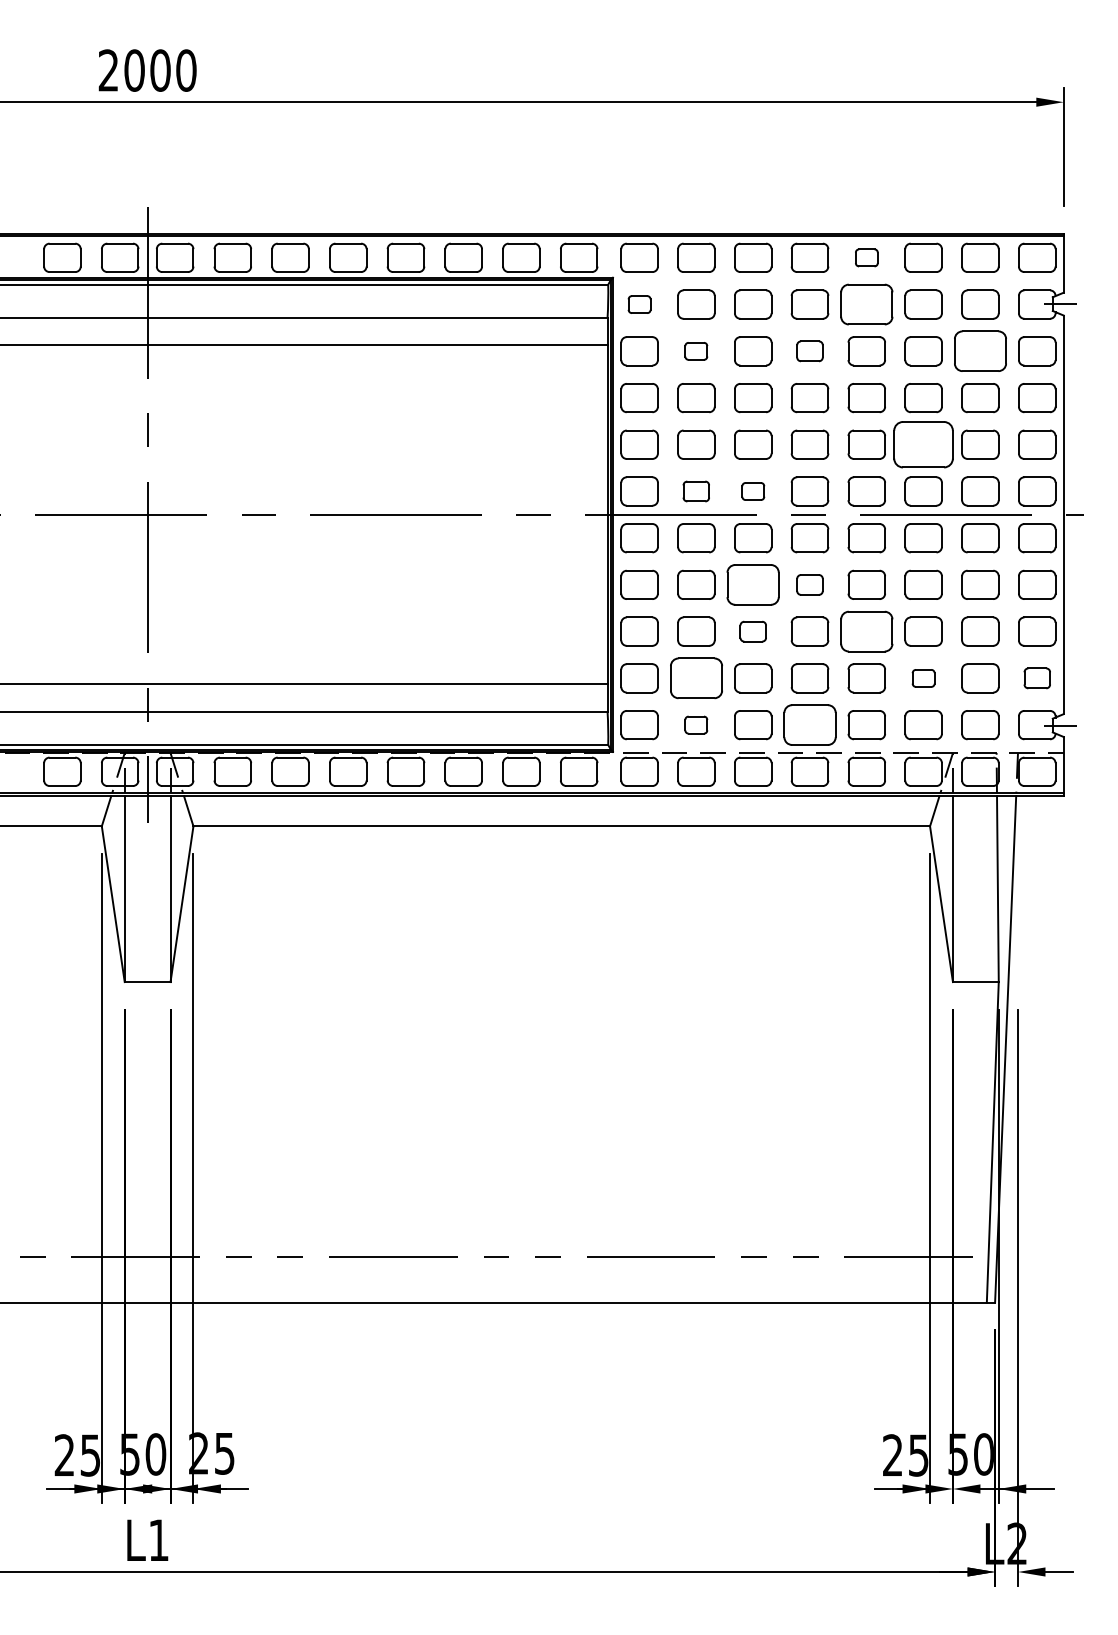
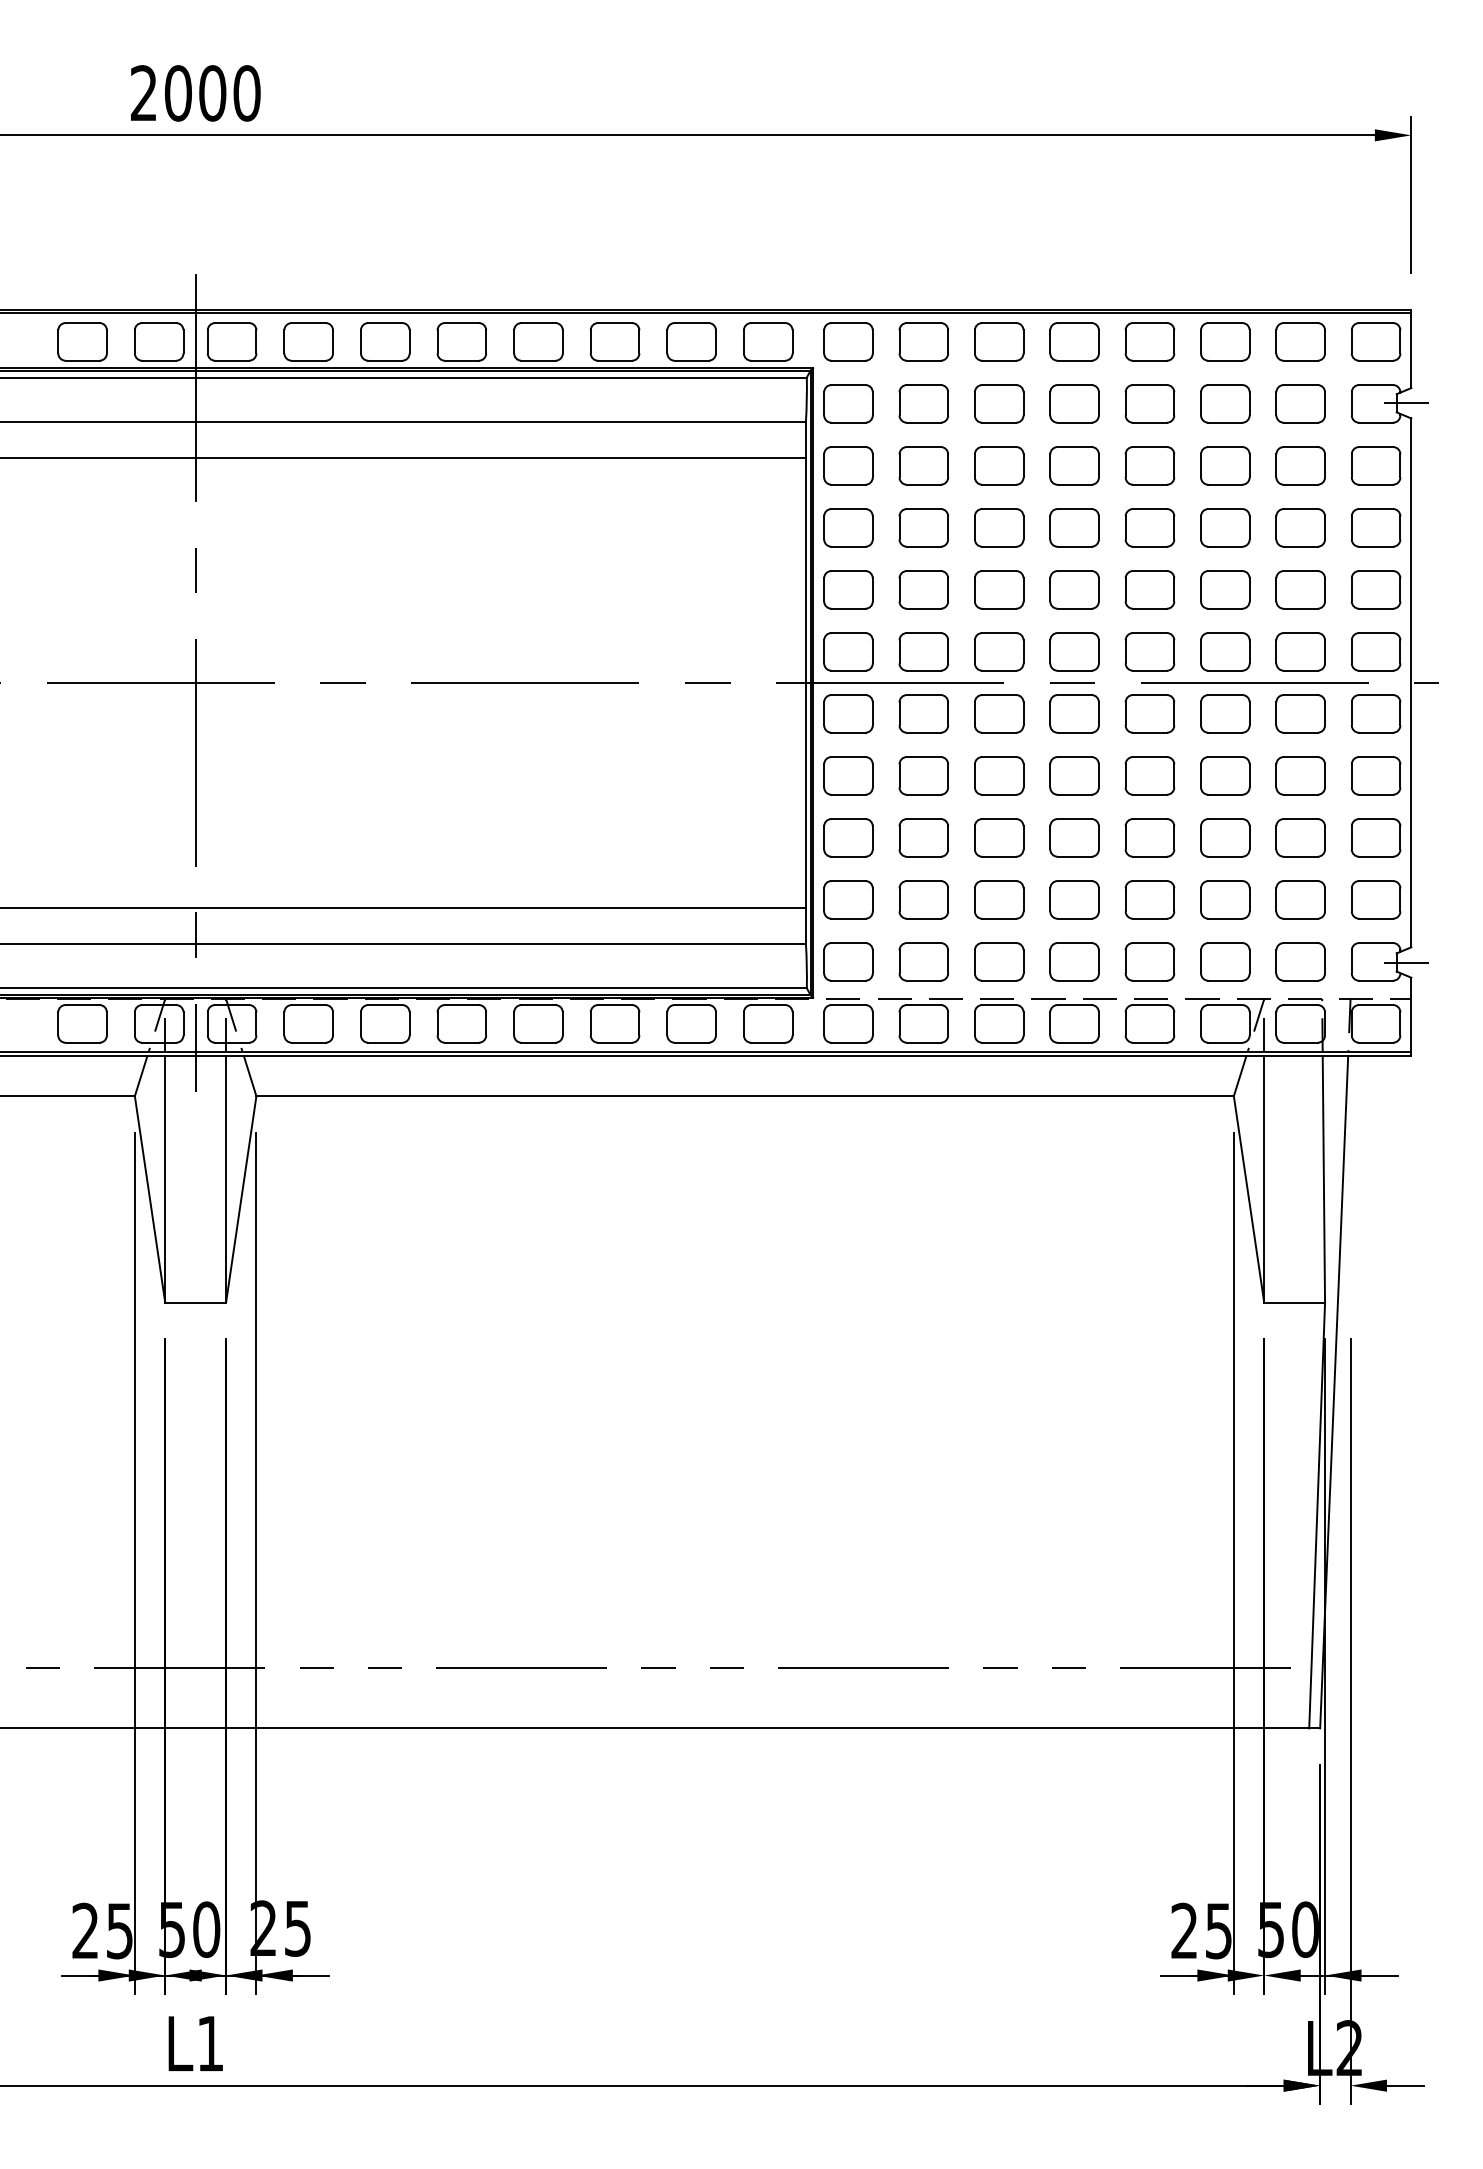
part: (866, 257) -> (1149, 341), size x1.67
part: (639, 304) -> (848, 403), size x1.67
part: (866, 304) -> (1149, 403), size x0.71
part: (696, 351) -> (923, 465), size x1.67
part: (809, 351) -> (1074, 465), size x1.43
part: (980, 351) -> (1300, 465), size x0.71
part: (923, 444) -> (1225, 589), size x0.62
part: (696, 491) -> (923, 651), size x1.43
part: (753, 491) -> (999, 651), size x1.67
part: (753, 584) -> (999, 775), size x0.71
part: (809, 584) -> (1074, 775), size x1.43
part: (753, 631) -> (999, 837), size x1.43
part: (866, 631) -> (1149, 837), size x0.71
part: (696, 678) -> (923, 899), size x0.71
part: (923, 678) -> (1225, 899), size x1.67
part: (1037, 678) -> (1376, 899), size x1.43
part: (696, 724) -> (923, 961), size x1.67
part: (809, 724) -> (1074, 961), size x0.71

